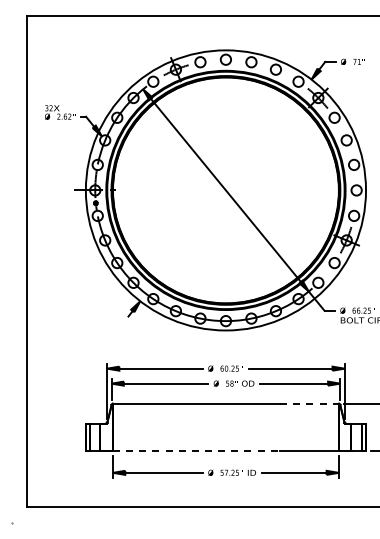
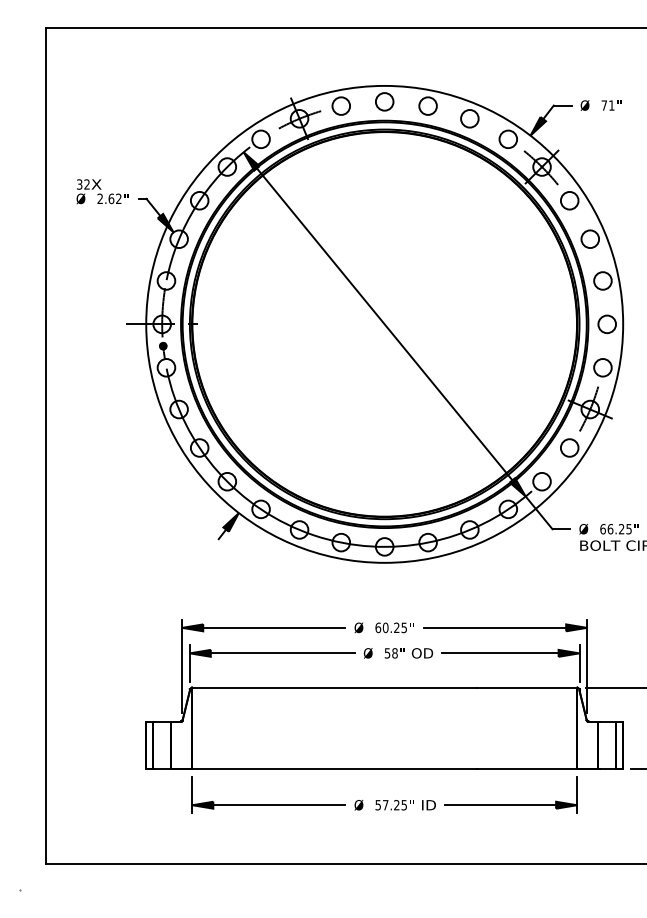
line: (309, 403) -> (526, 687), dashed -> solid
line: (196, 451) -> (334, 768), dashed -> solid

